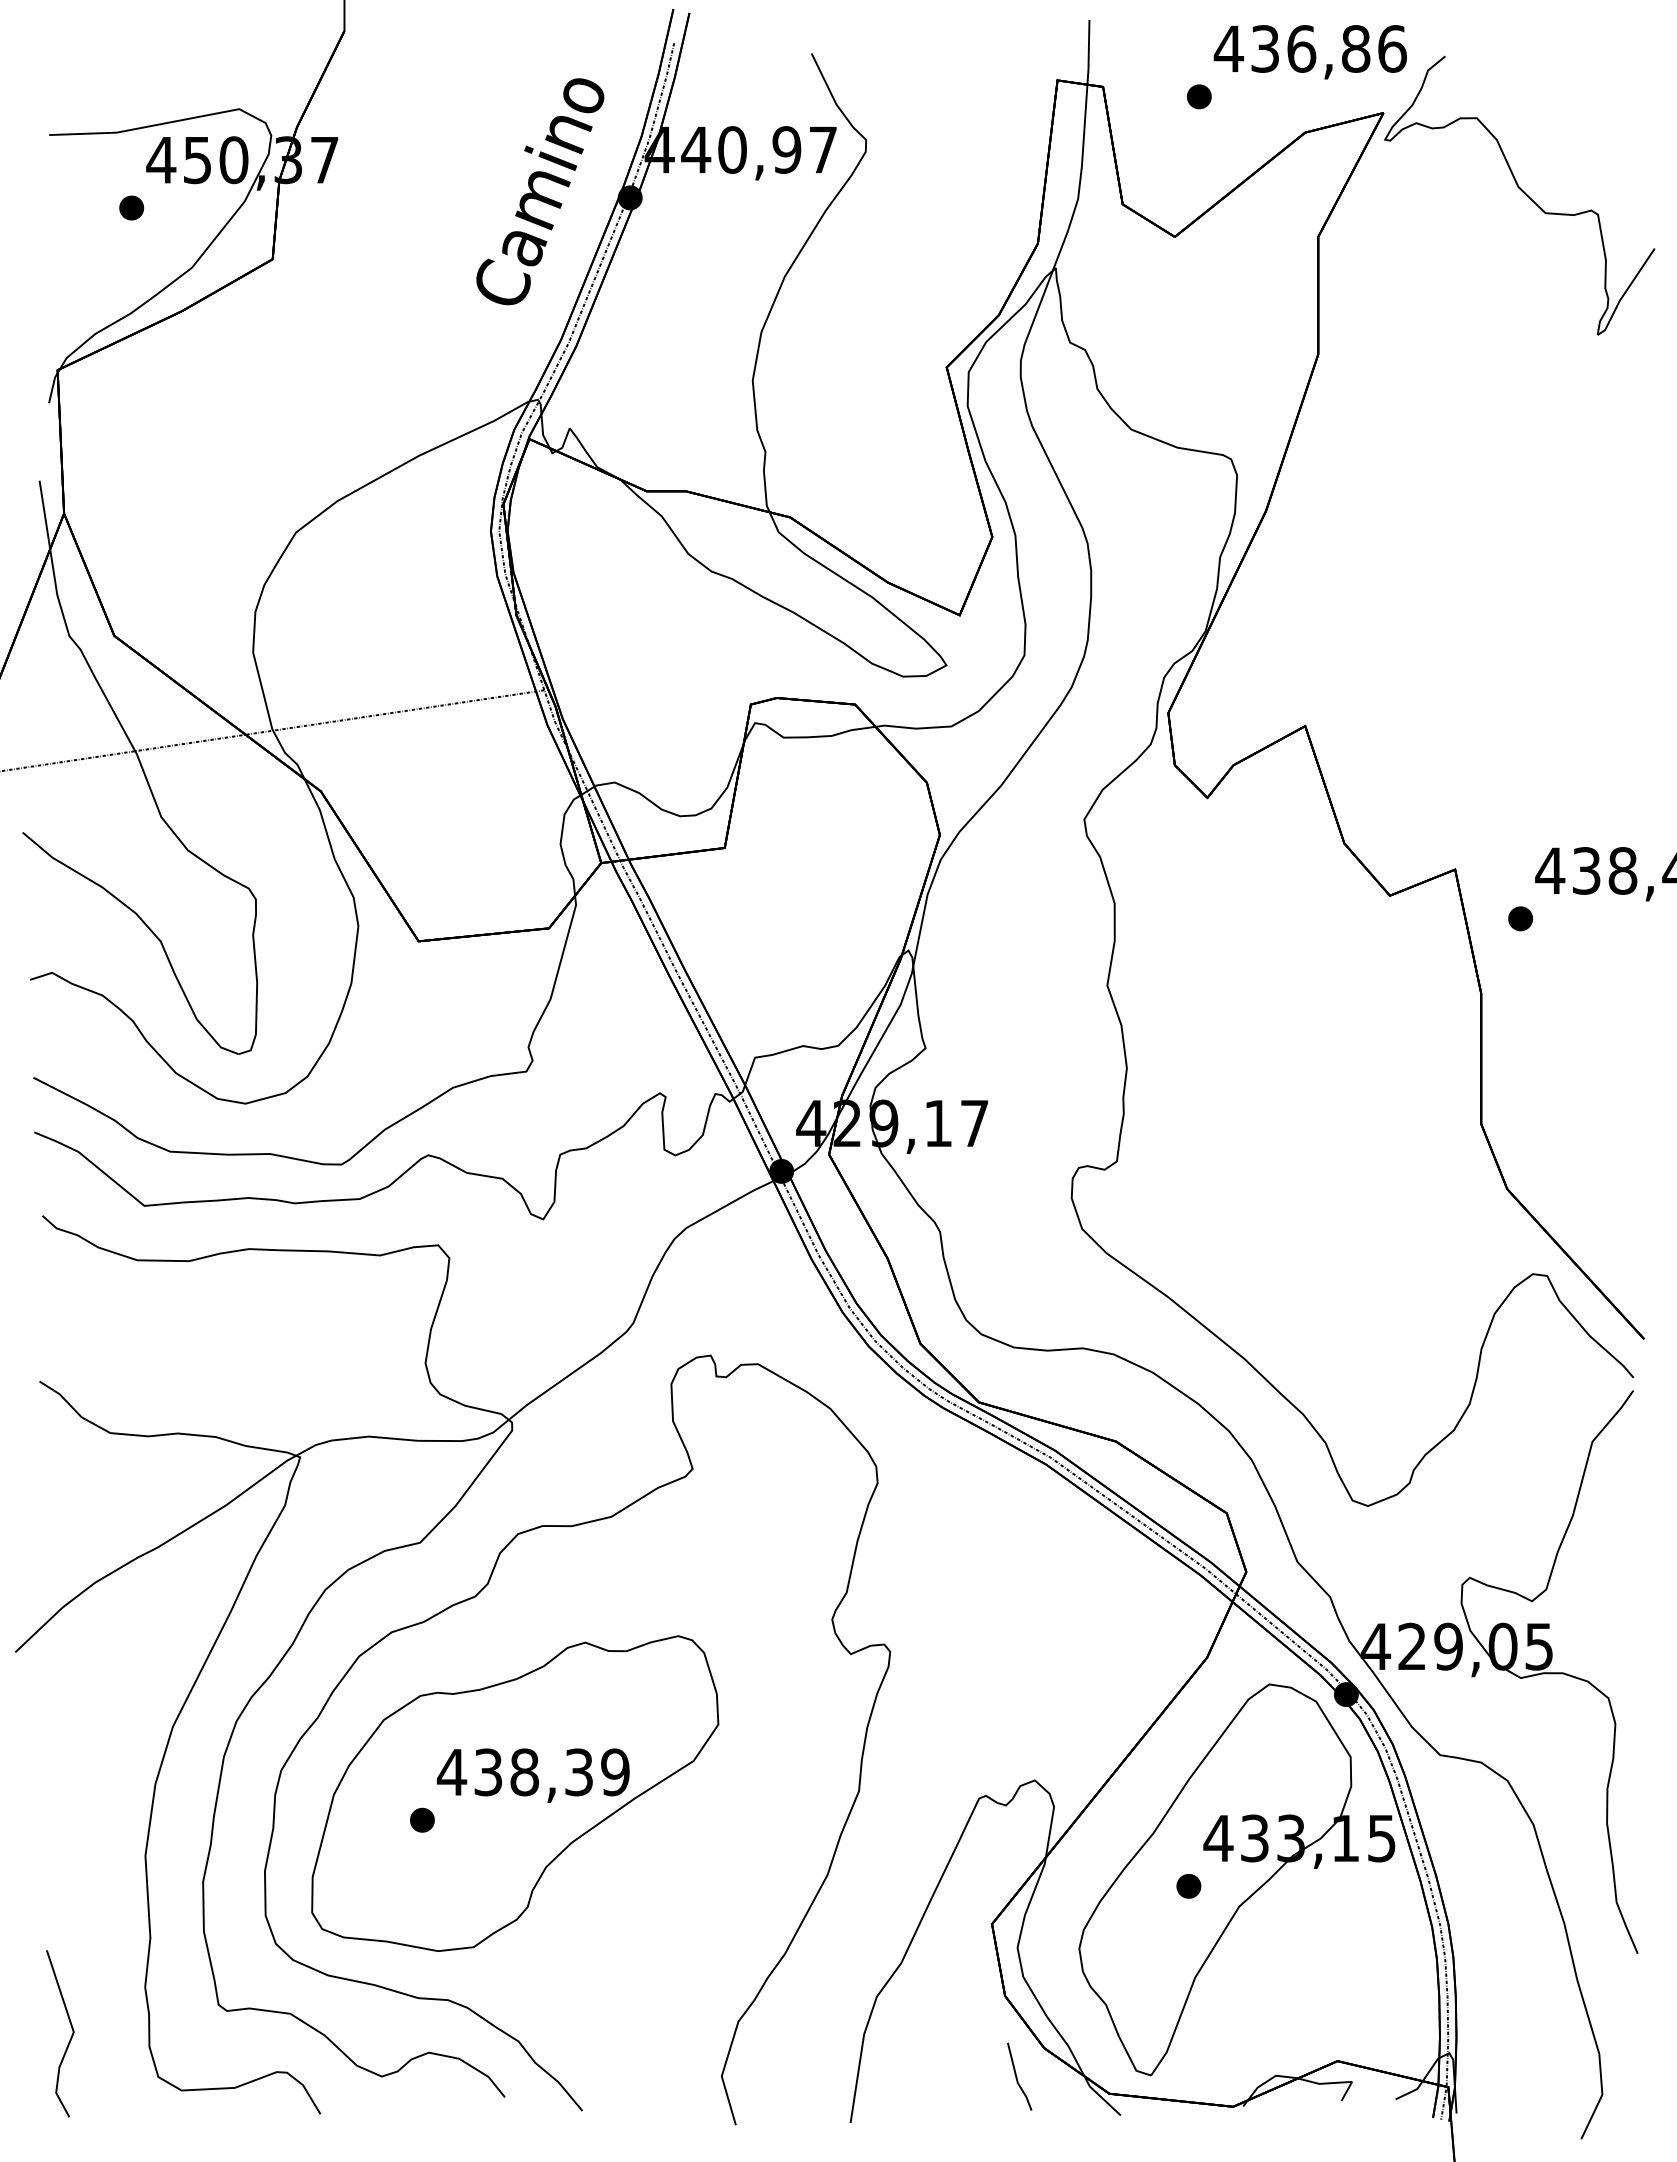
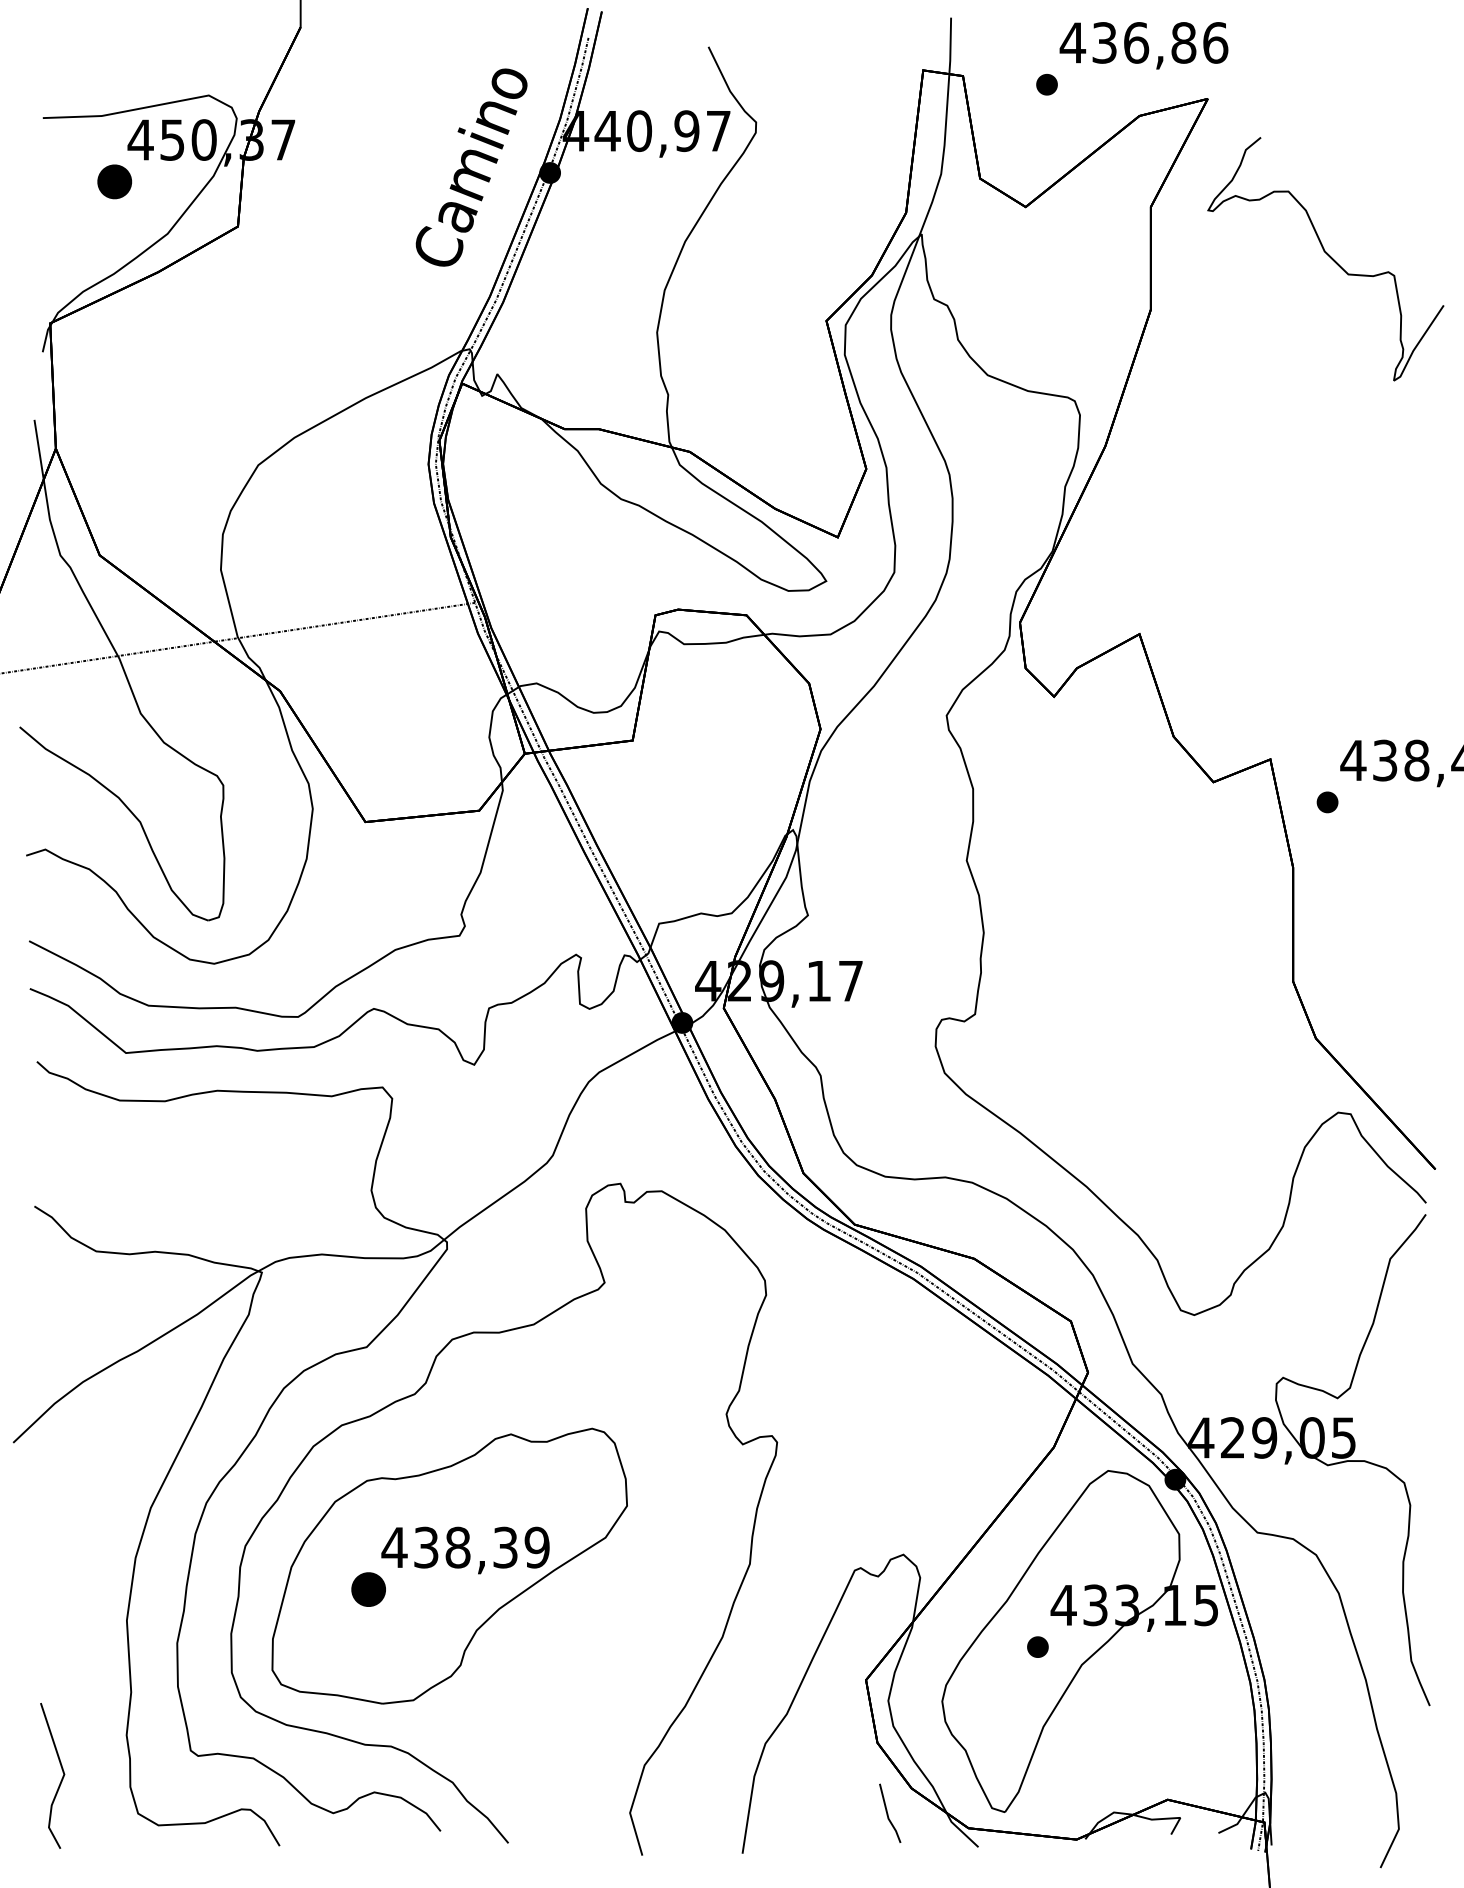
curve: (1522, 192) -> (1328, 256), moved
part: (131, 207) -> (114, 181), size x1.6
part: (422, 1819) -> (368, 1588), size x1.6

